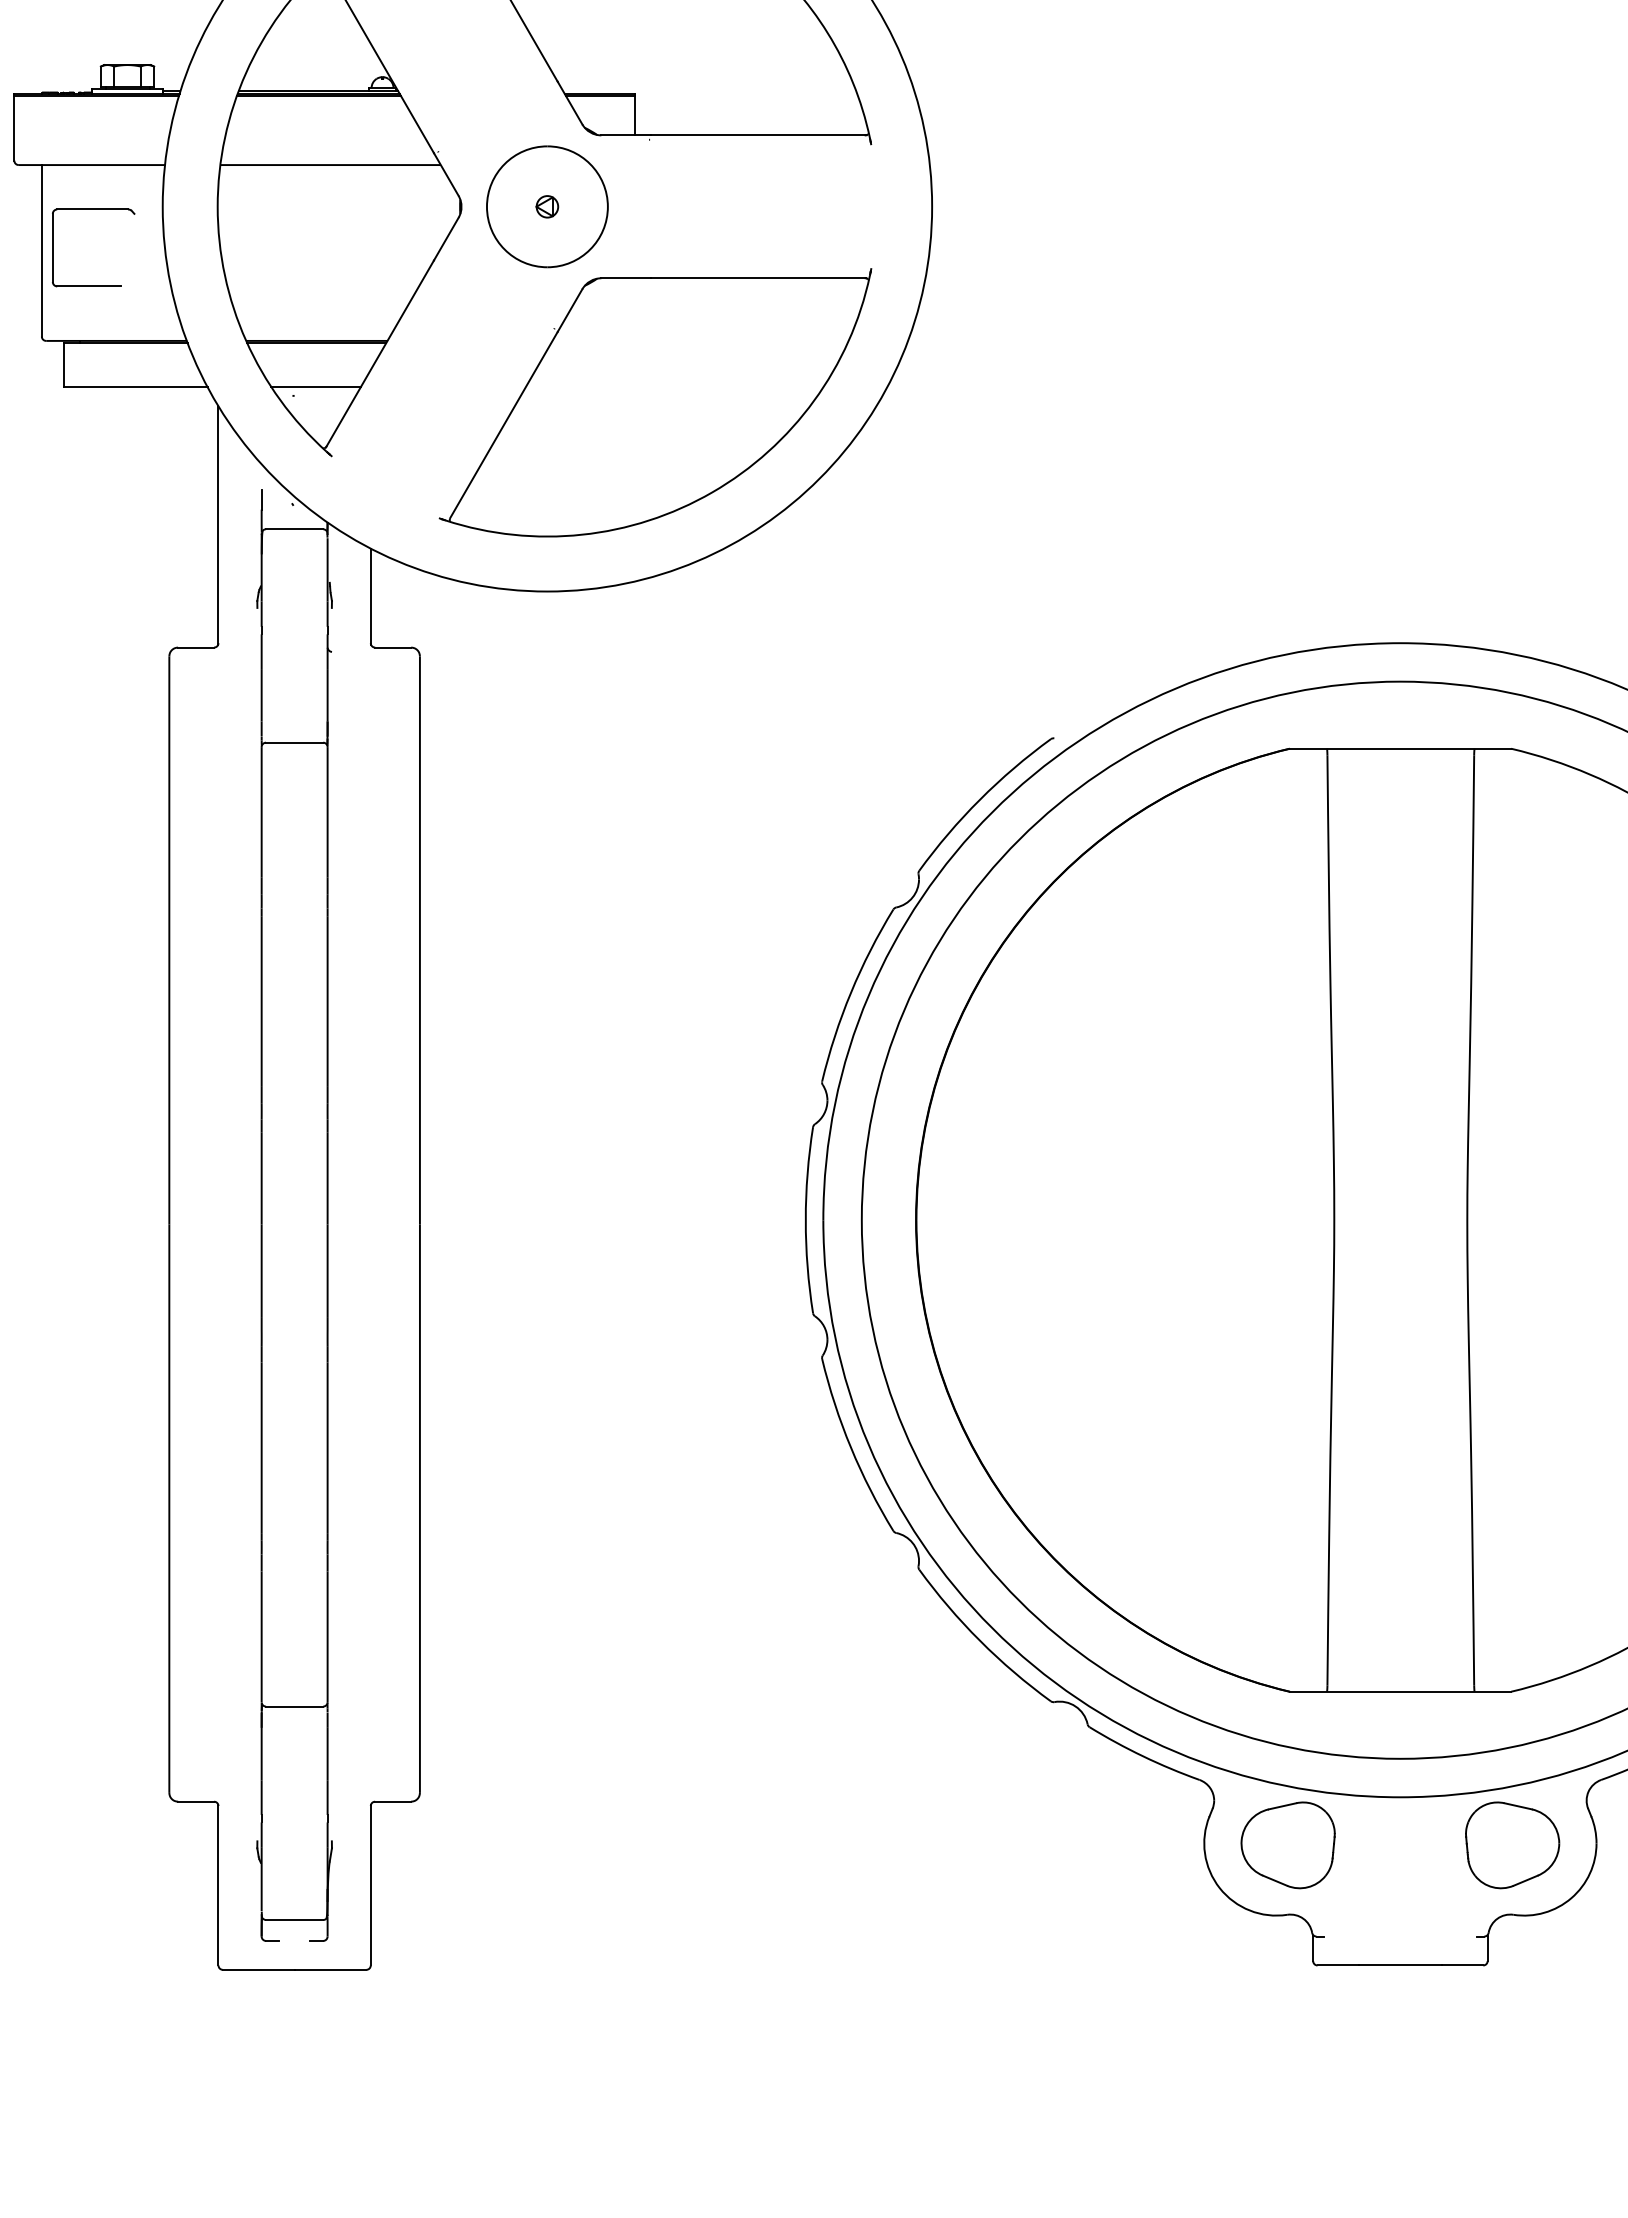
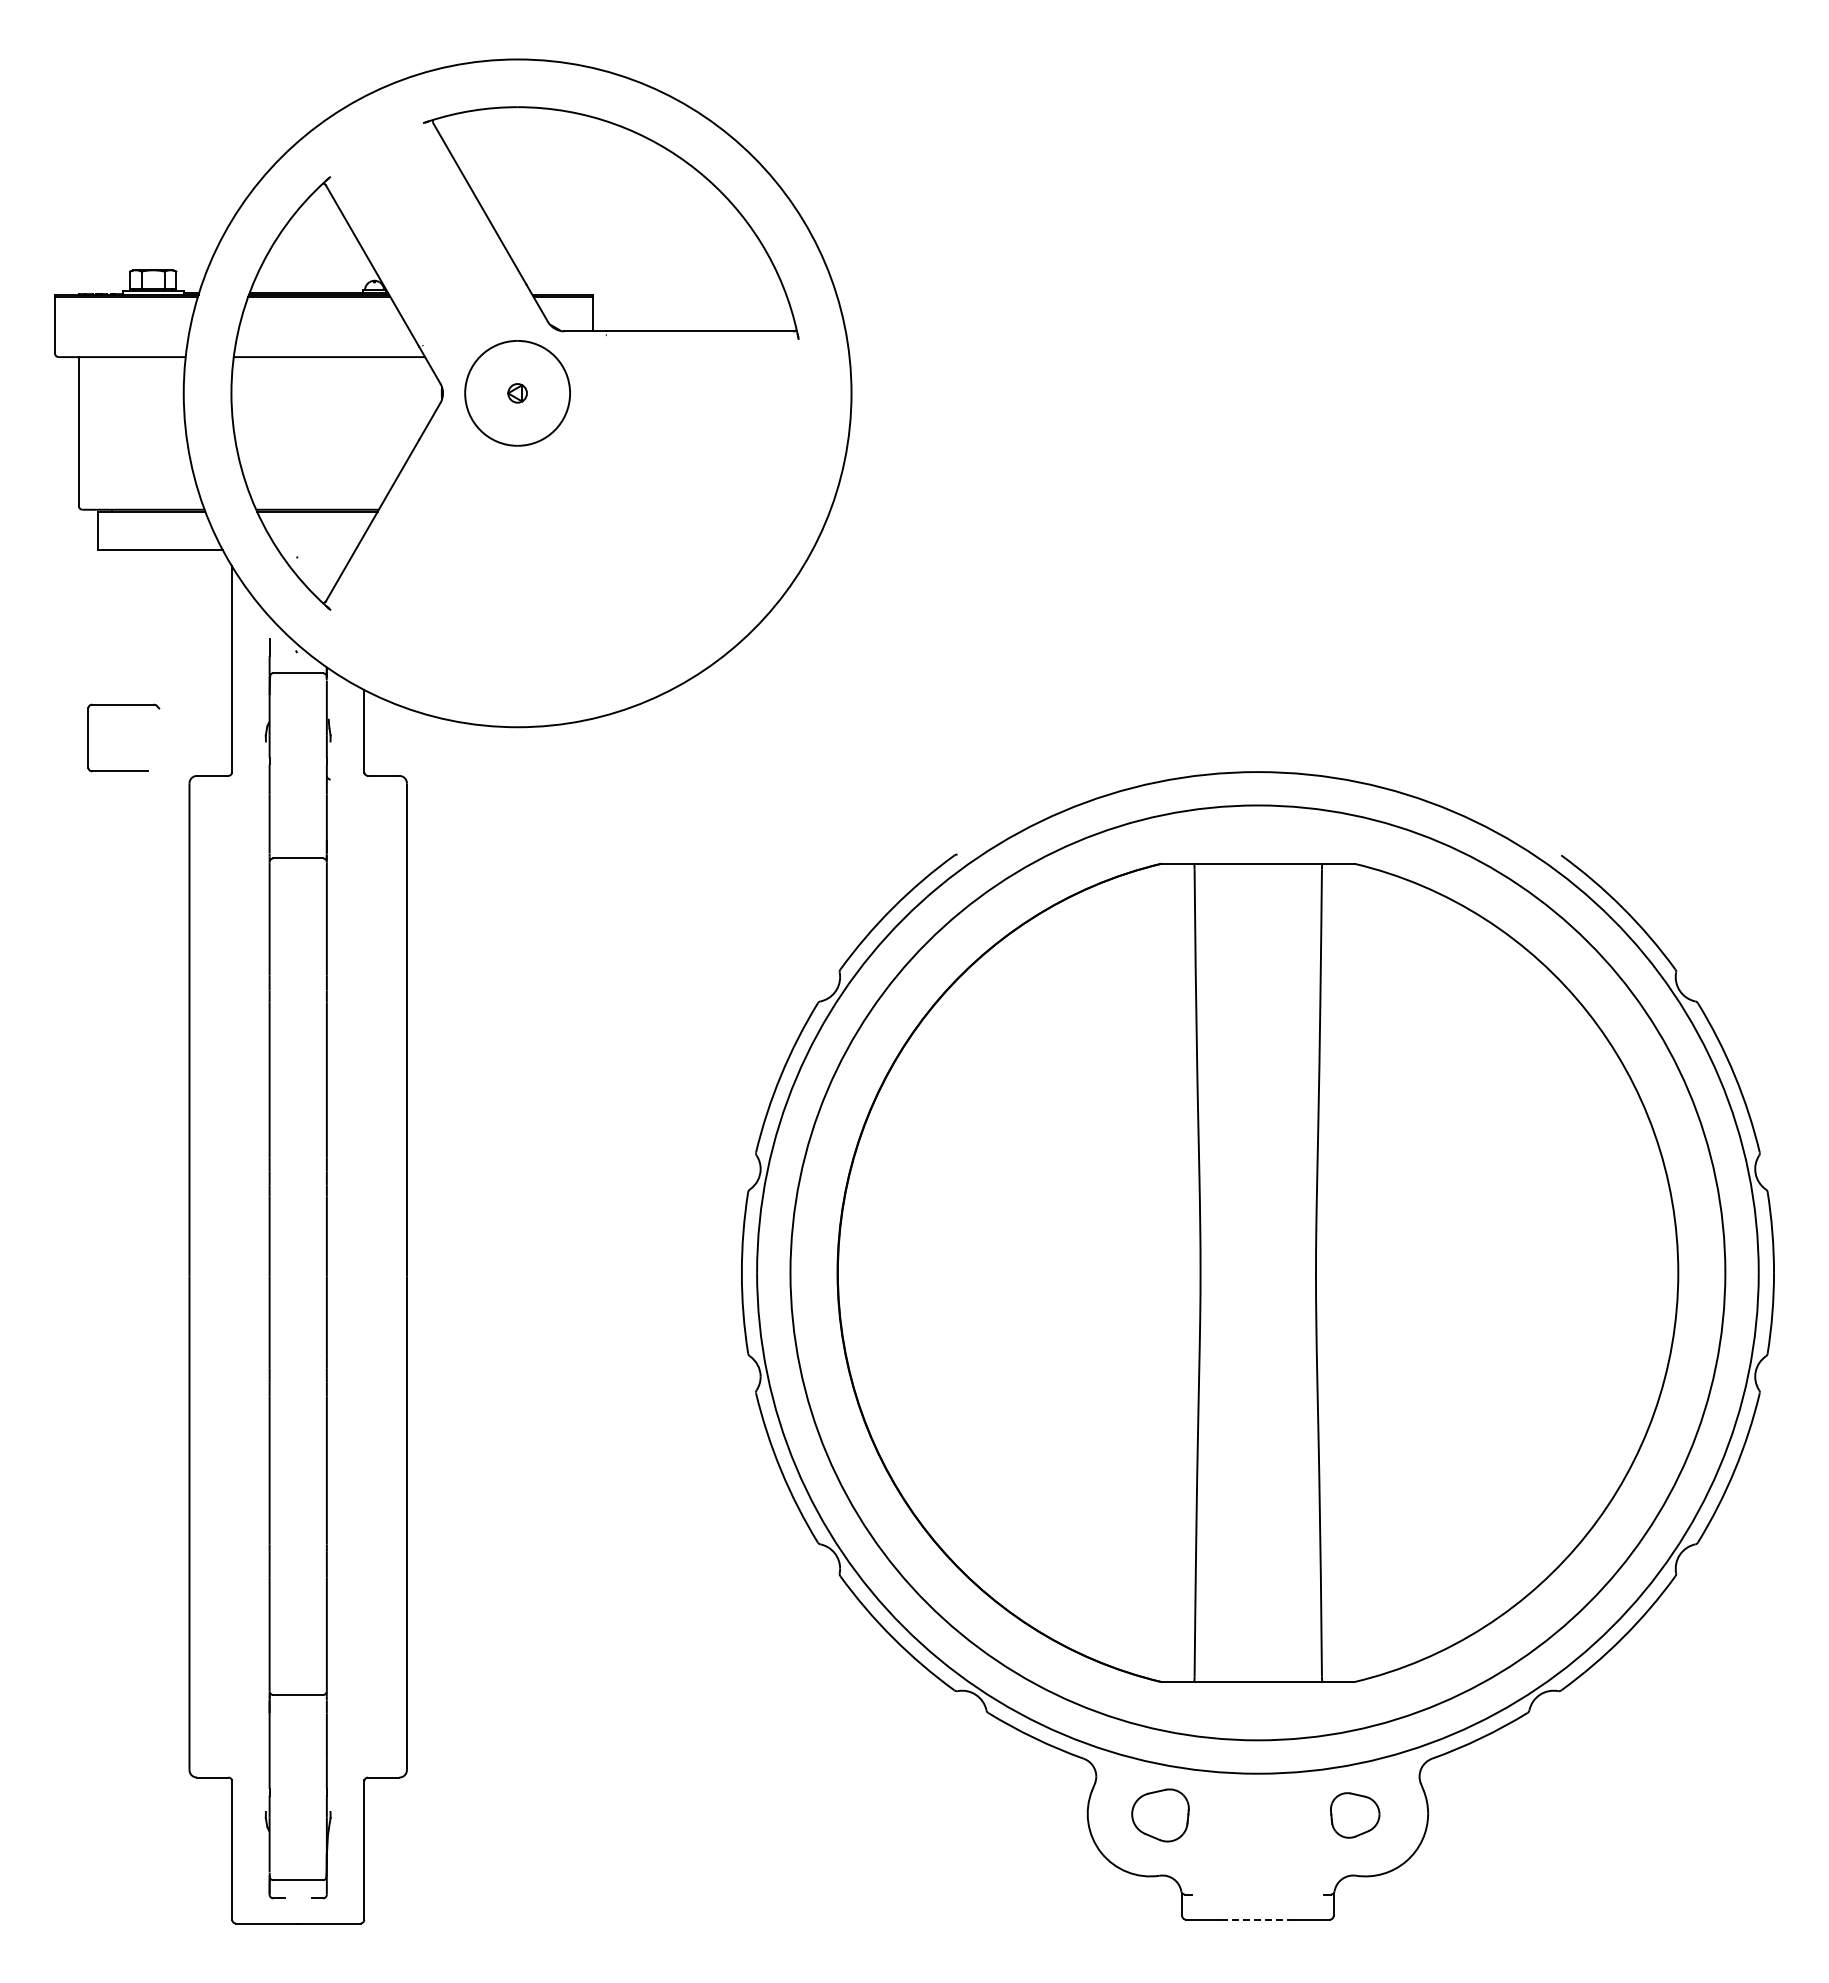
part: (93, 210) -> (123, 705), moved
line: (315, 386) -> (316, 549), removed
part: (655, 402) -> (611, 563), removed
part: (1288, 1845) -> (1160, 1815), size x0.7
part: (1511, 1845) -> (1354, 1815), size x0.6
line: (1399, 1965) -> (1257, 1919), solid -> dashed

